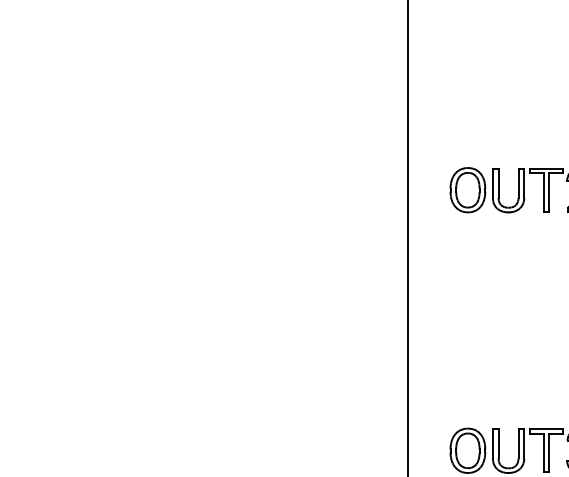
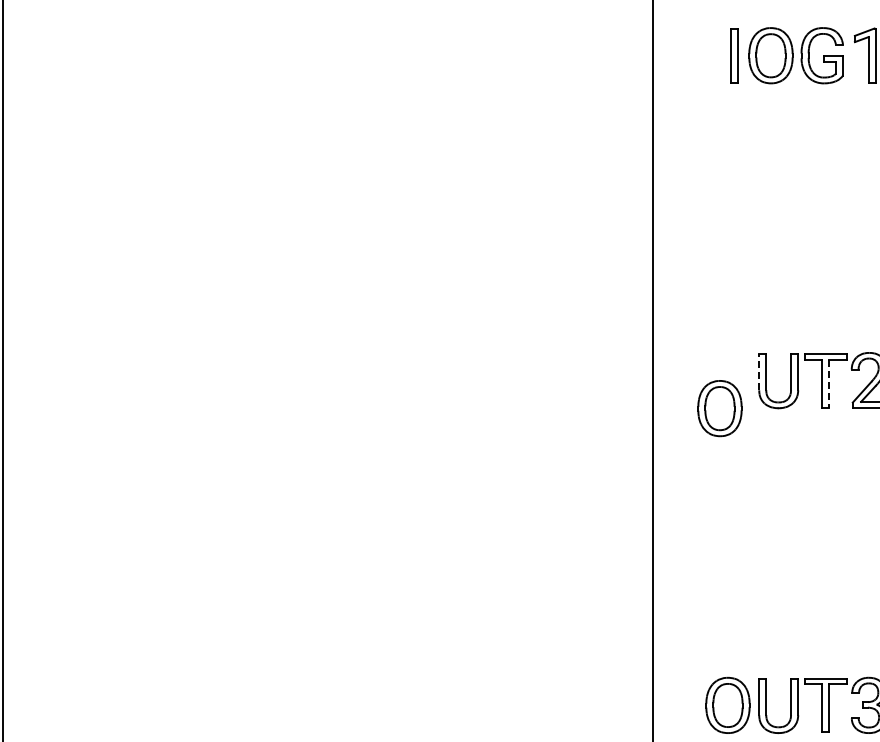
line: (493, 182) -> (759, 371), solid -> dashed
part: (467, 190) -> (719, 408), moved
line: (549, 193) -> (829, 384), solid -> dashed

